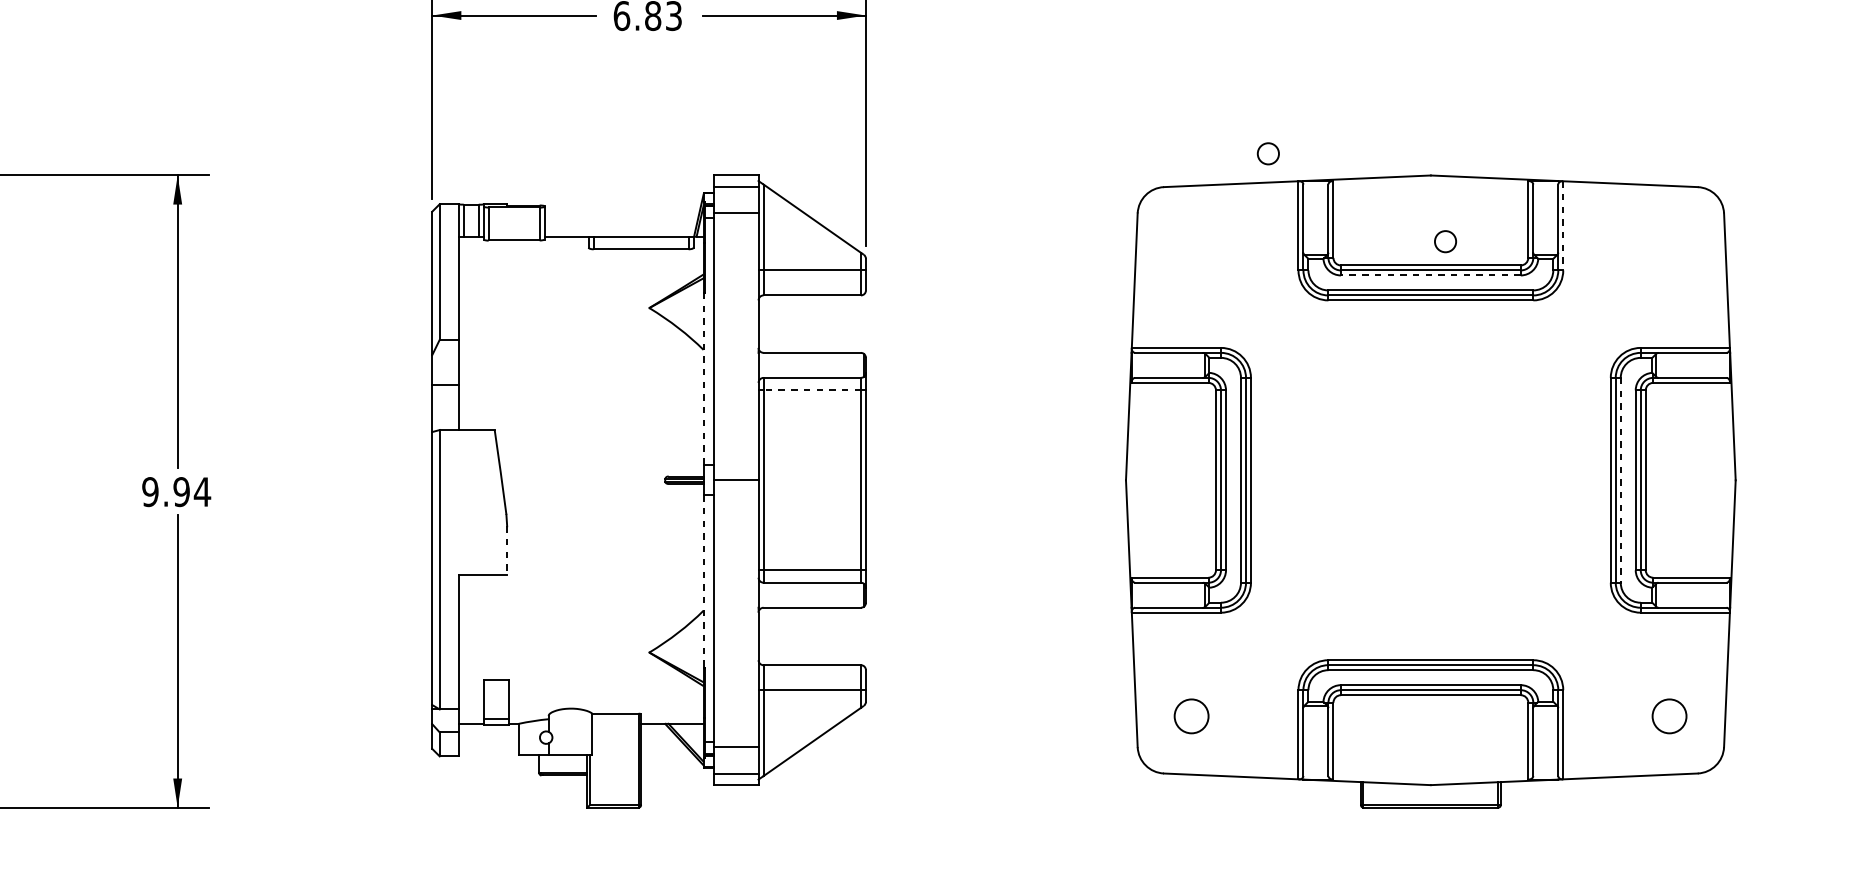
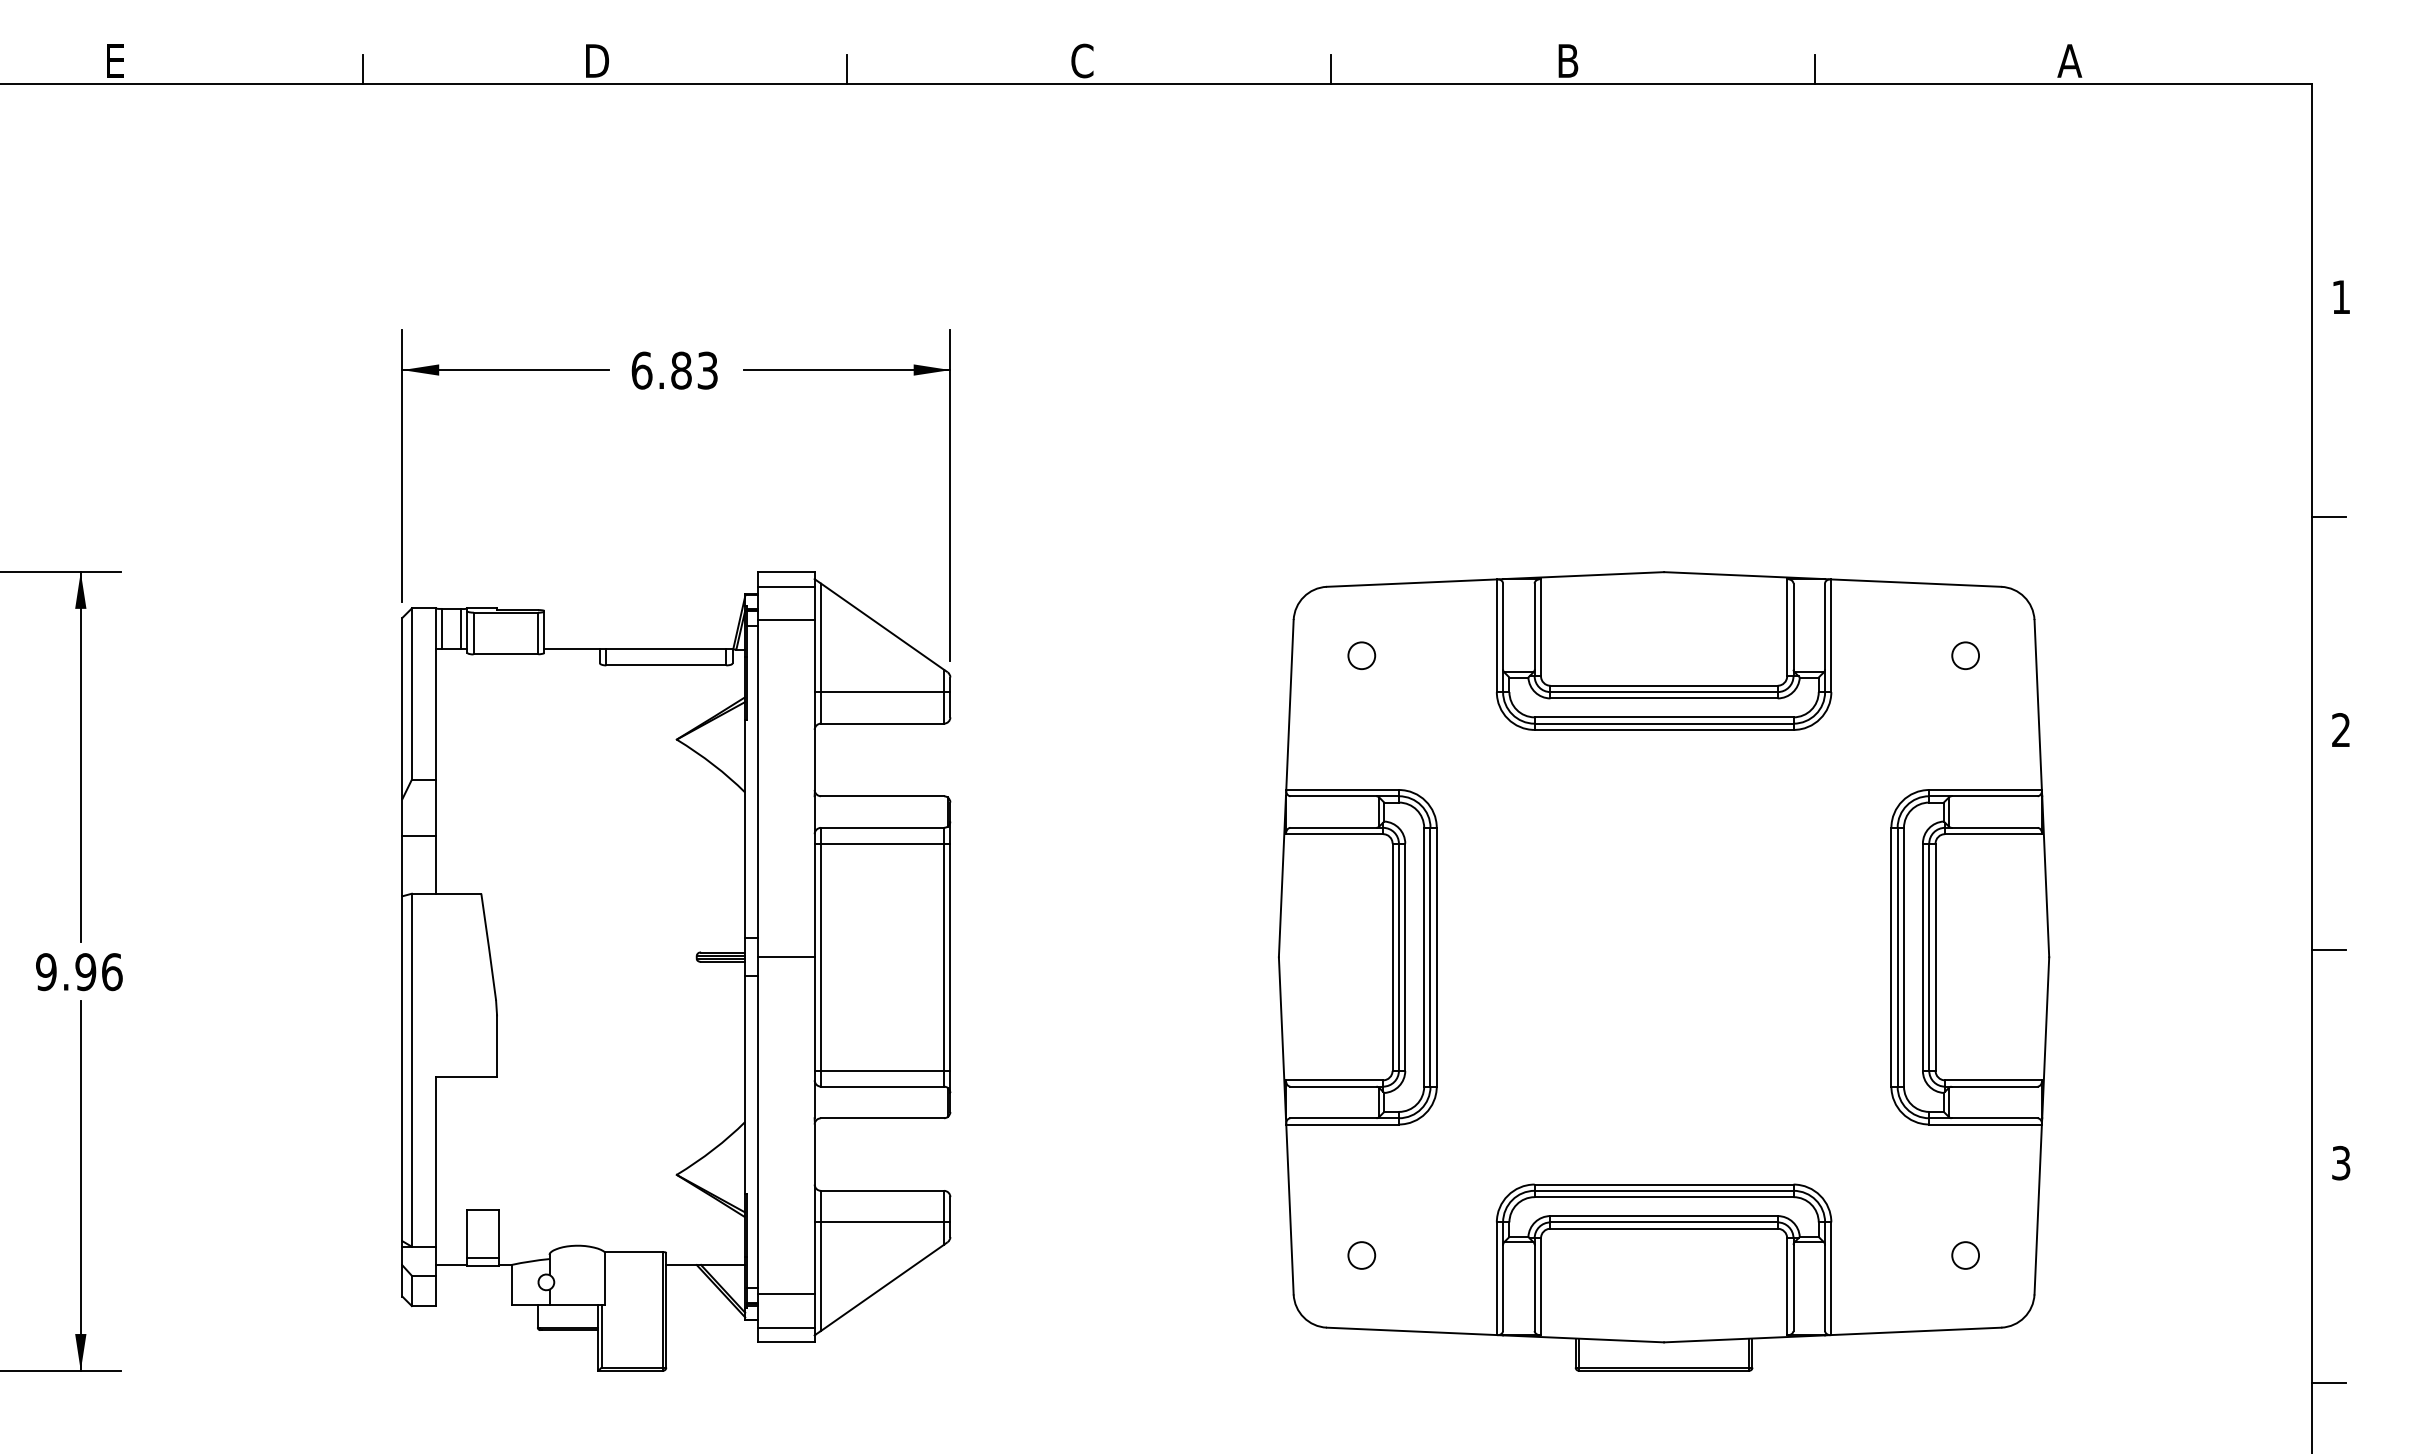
circle: (1268, 153) -> (1361, 655), moved
line: (1563, 226) -> (1831, 636), dashed -> solid
circle: (1445, 241) -> (1965, 655), moved
line: (1431, 275) -> (1664, 698), dashed -> solid
line: (703, 379) -> (745, 829), dashed -> solid
line: (812, 390) -> (882, 843), dashed -> solid
line: (1620, 480) -> (1903, 957), dashed -> solid
text: (202, 492) -> (112, 972), 9.94 -> 9.96
line: (507, 550) -> (497, 1045), dashed -> solid
line: (703, 581) -> (745, 1085), dashed -> solid
circle: (1191, 716) -> (1361, 1255), size x0.62
circle: (1669, 716) -> (1965, 1255), size x0.62

